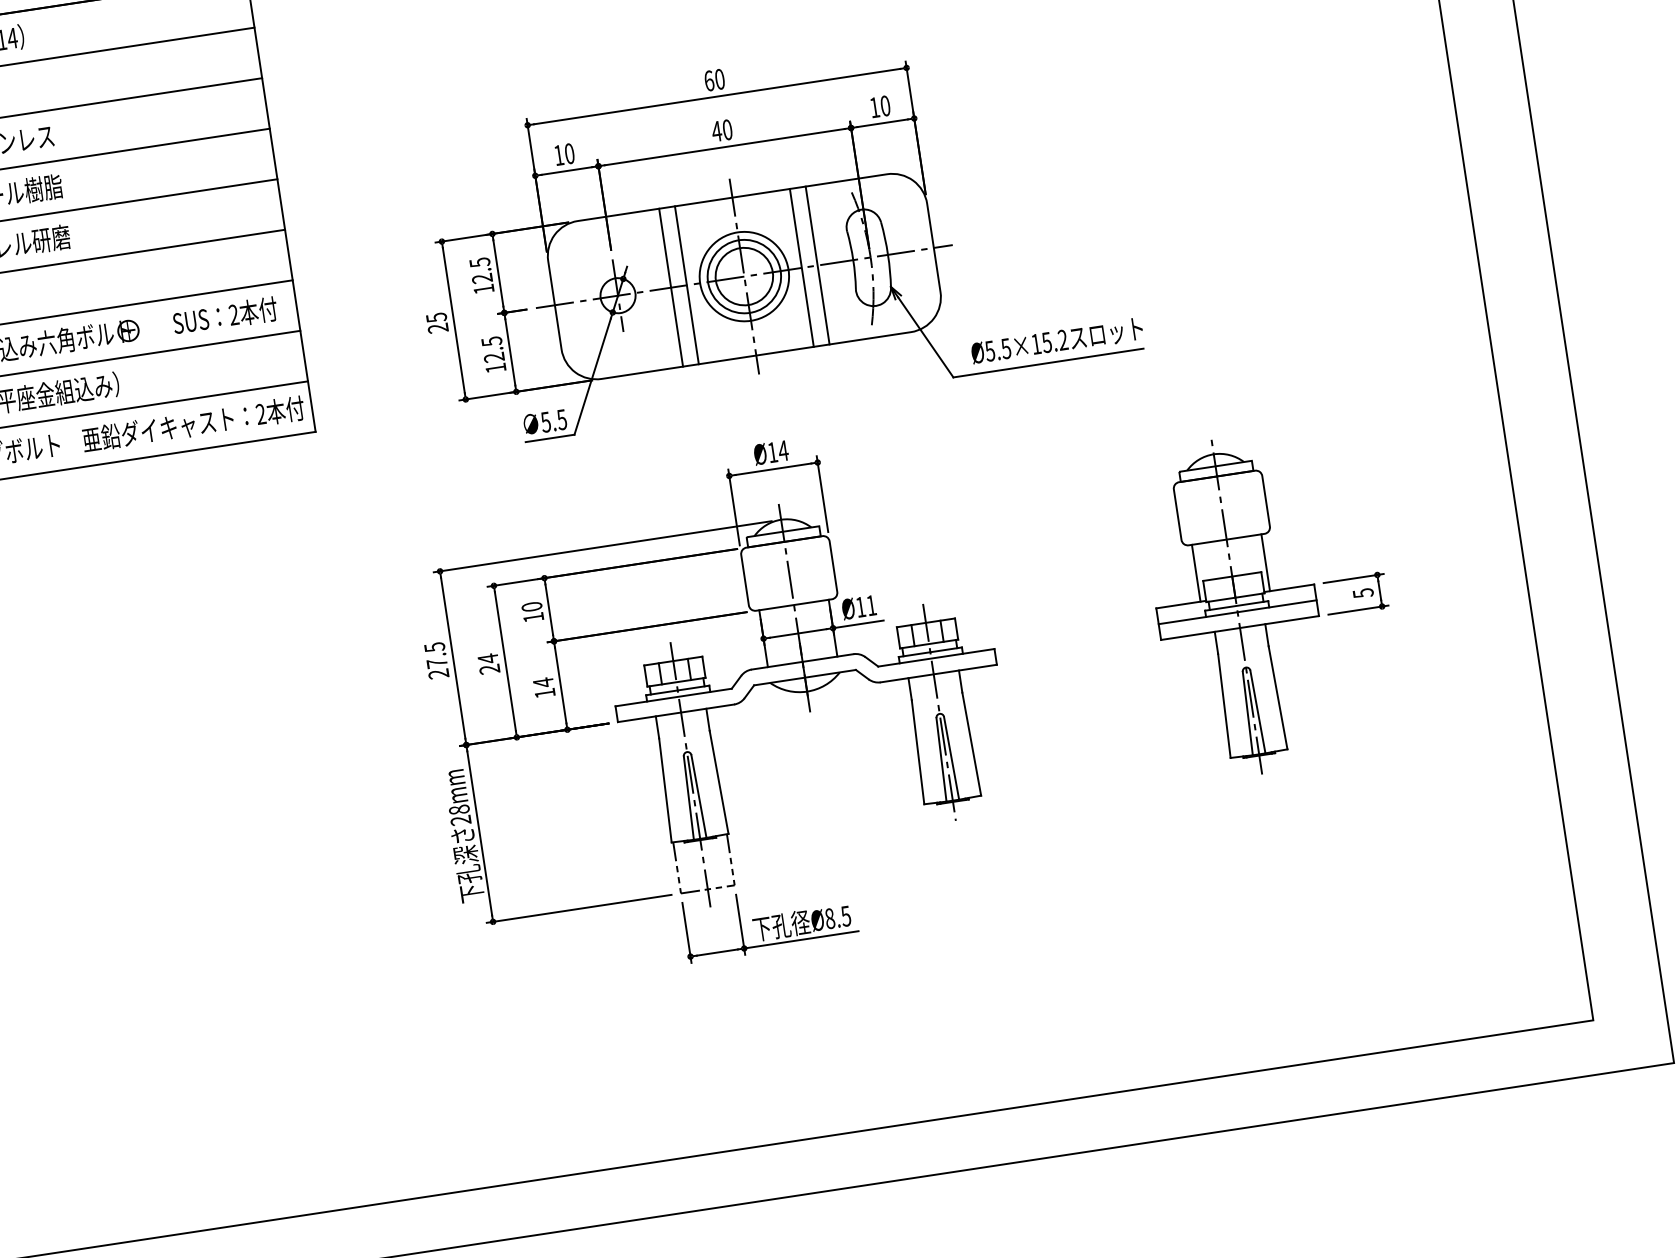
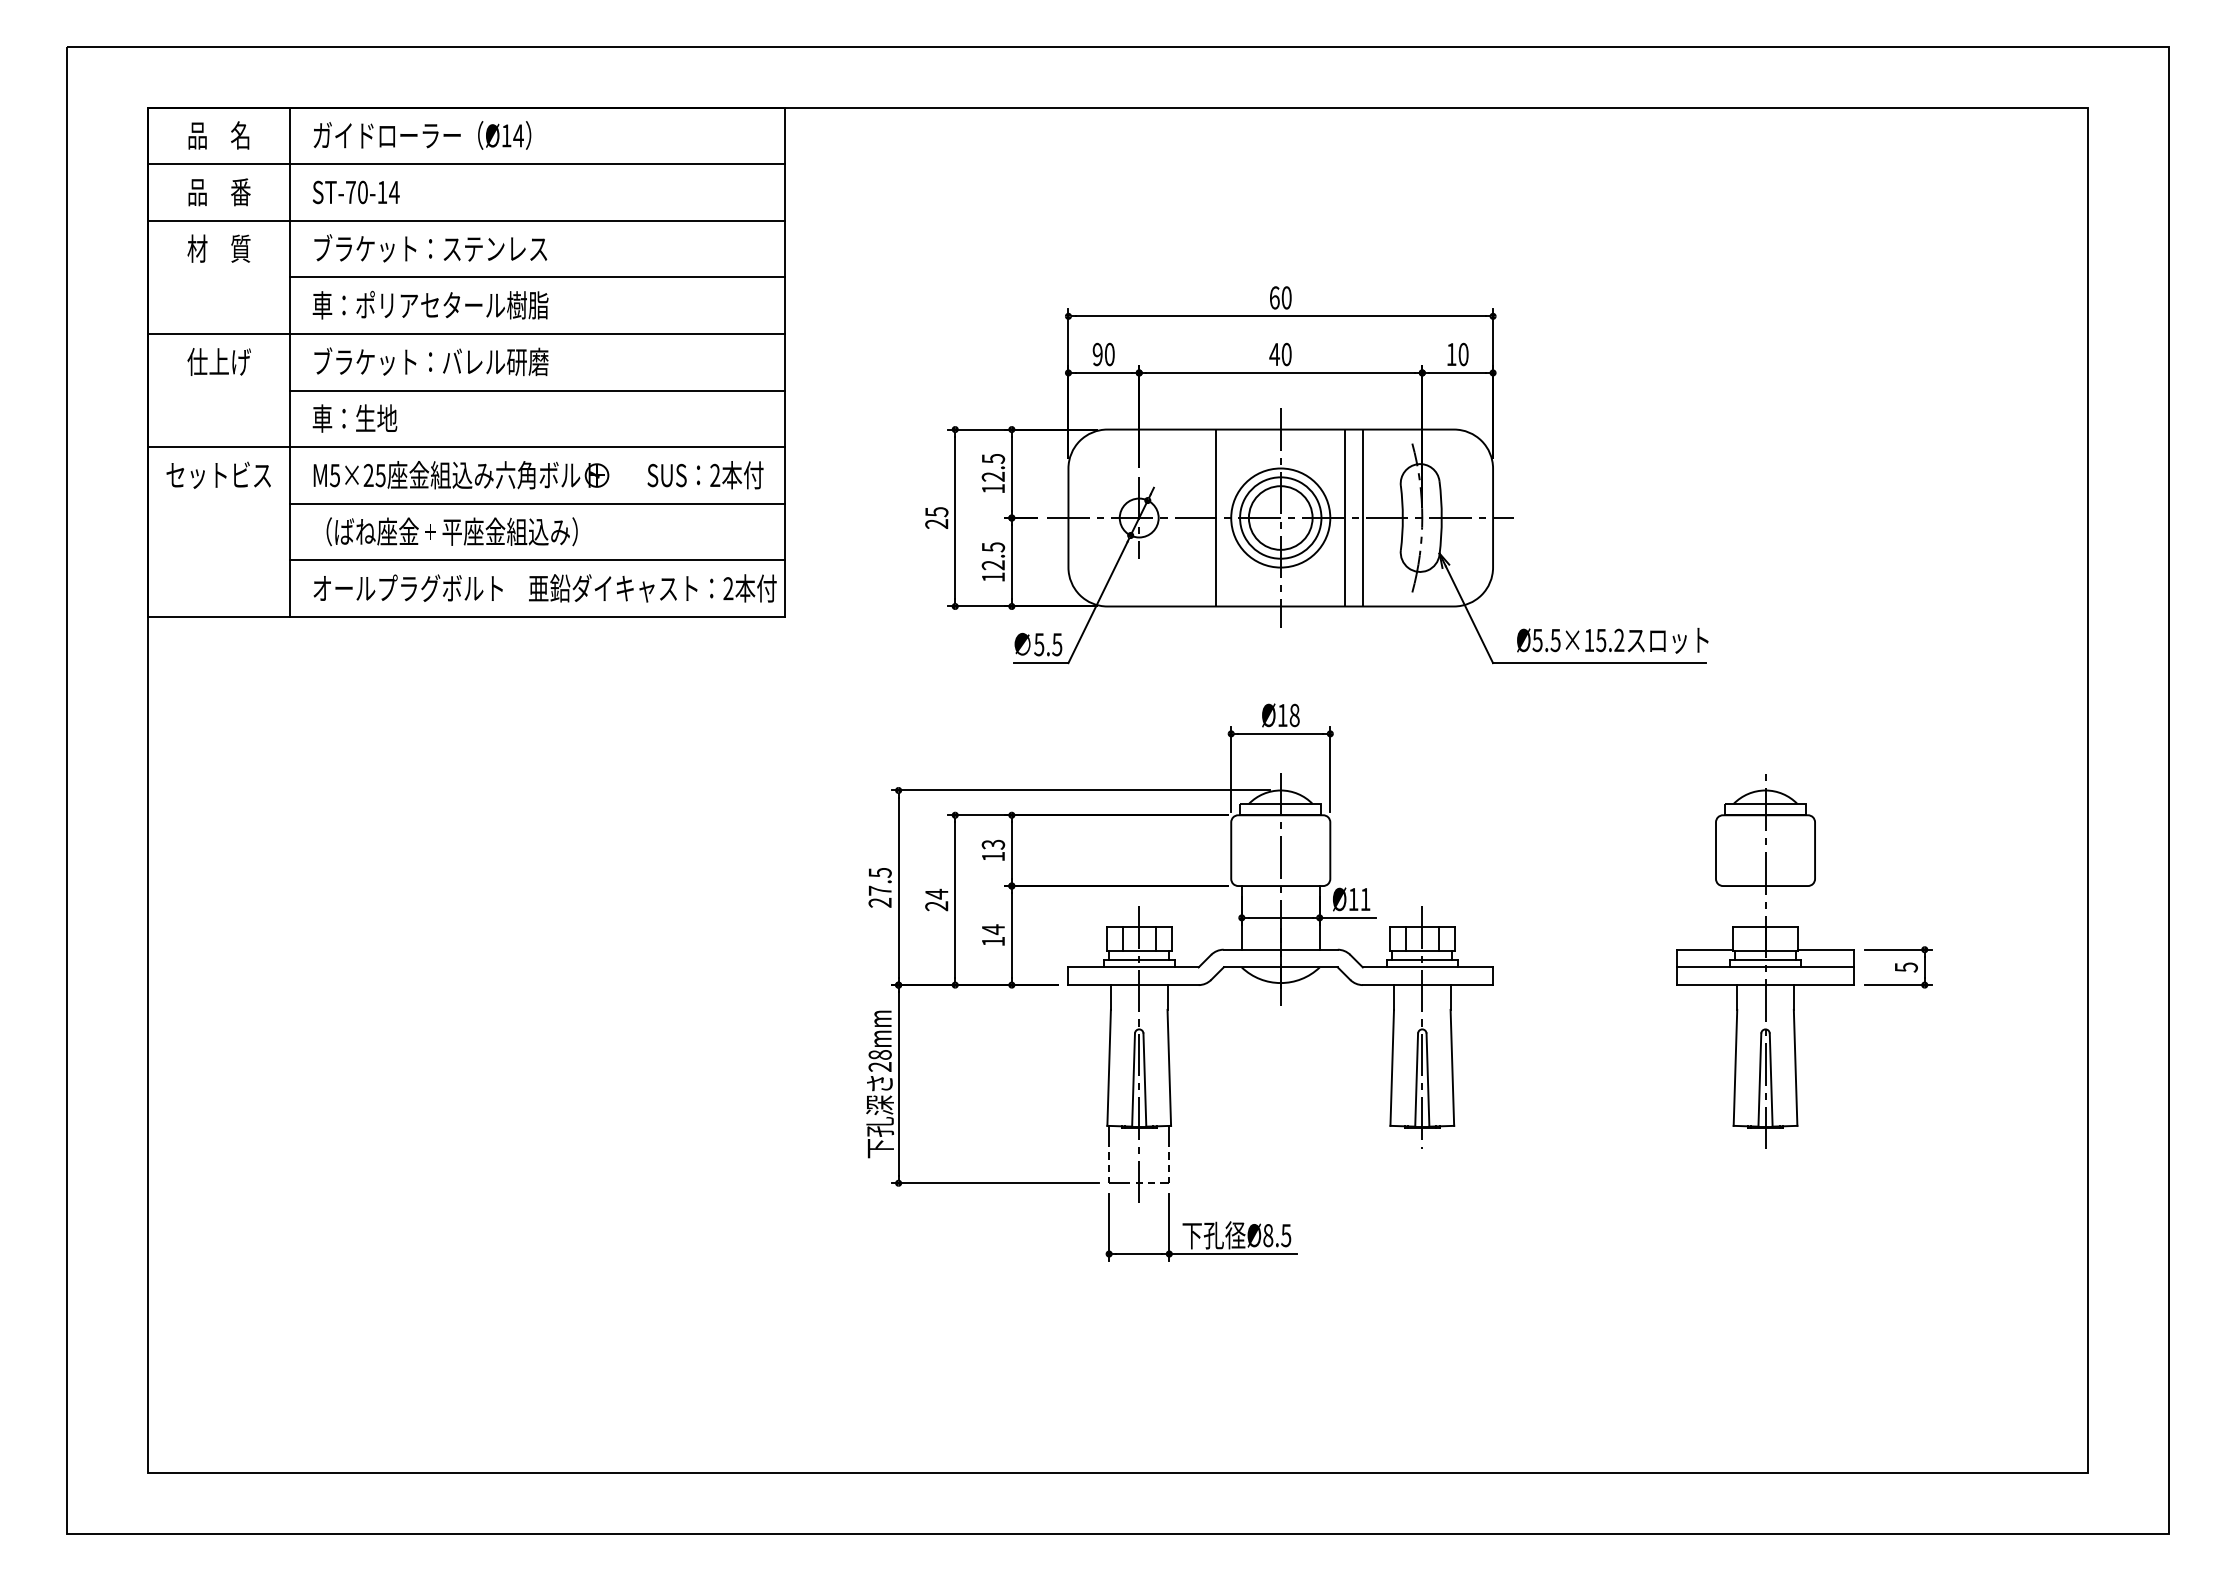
text: (558, 155) -> (1097, 354), 10 -> 90
line: (670, 287) -> (1198, 517), removed
text: (783, 450) -> (1294, 715), Ø14 -> Ø18
line: (1265, 562) -> (1804, 917), removed
line: (1196, 572) -> (1726, 917), removed
text: (531, 606) -> (992, 844), 10 -> 13

